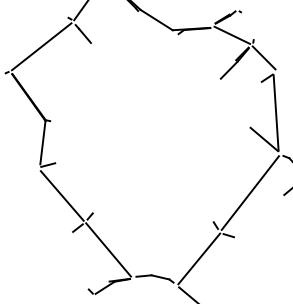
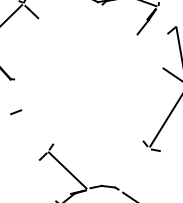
line: (263, 57) -> (167, 15), removed
line: (42, 142) -> (10, 95), removed
line: (61, 195) -> (28, 133), removed
line: (199, 258) -> (135, 169), removed

